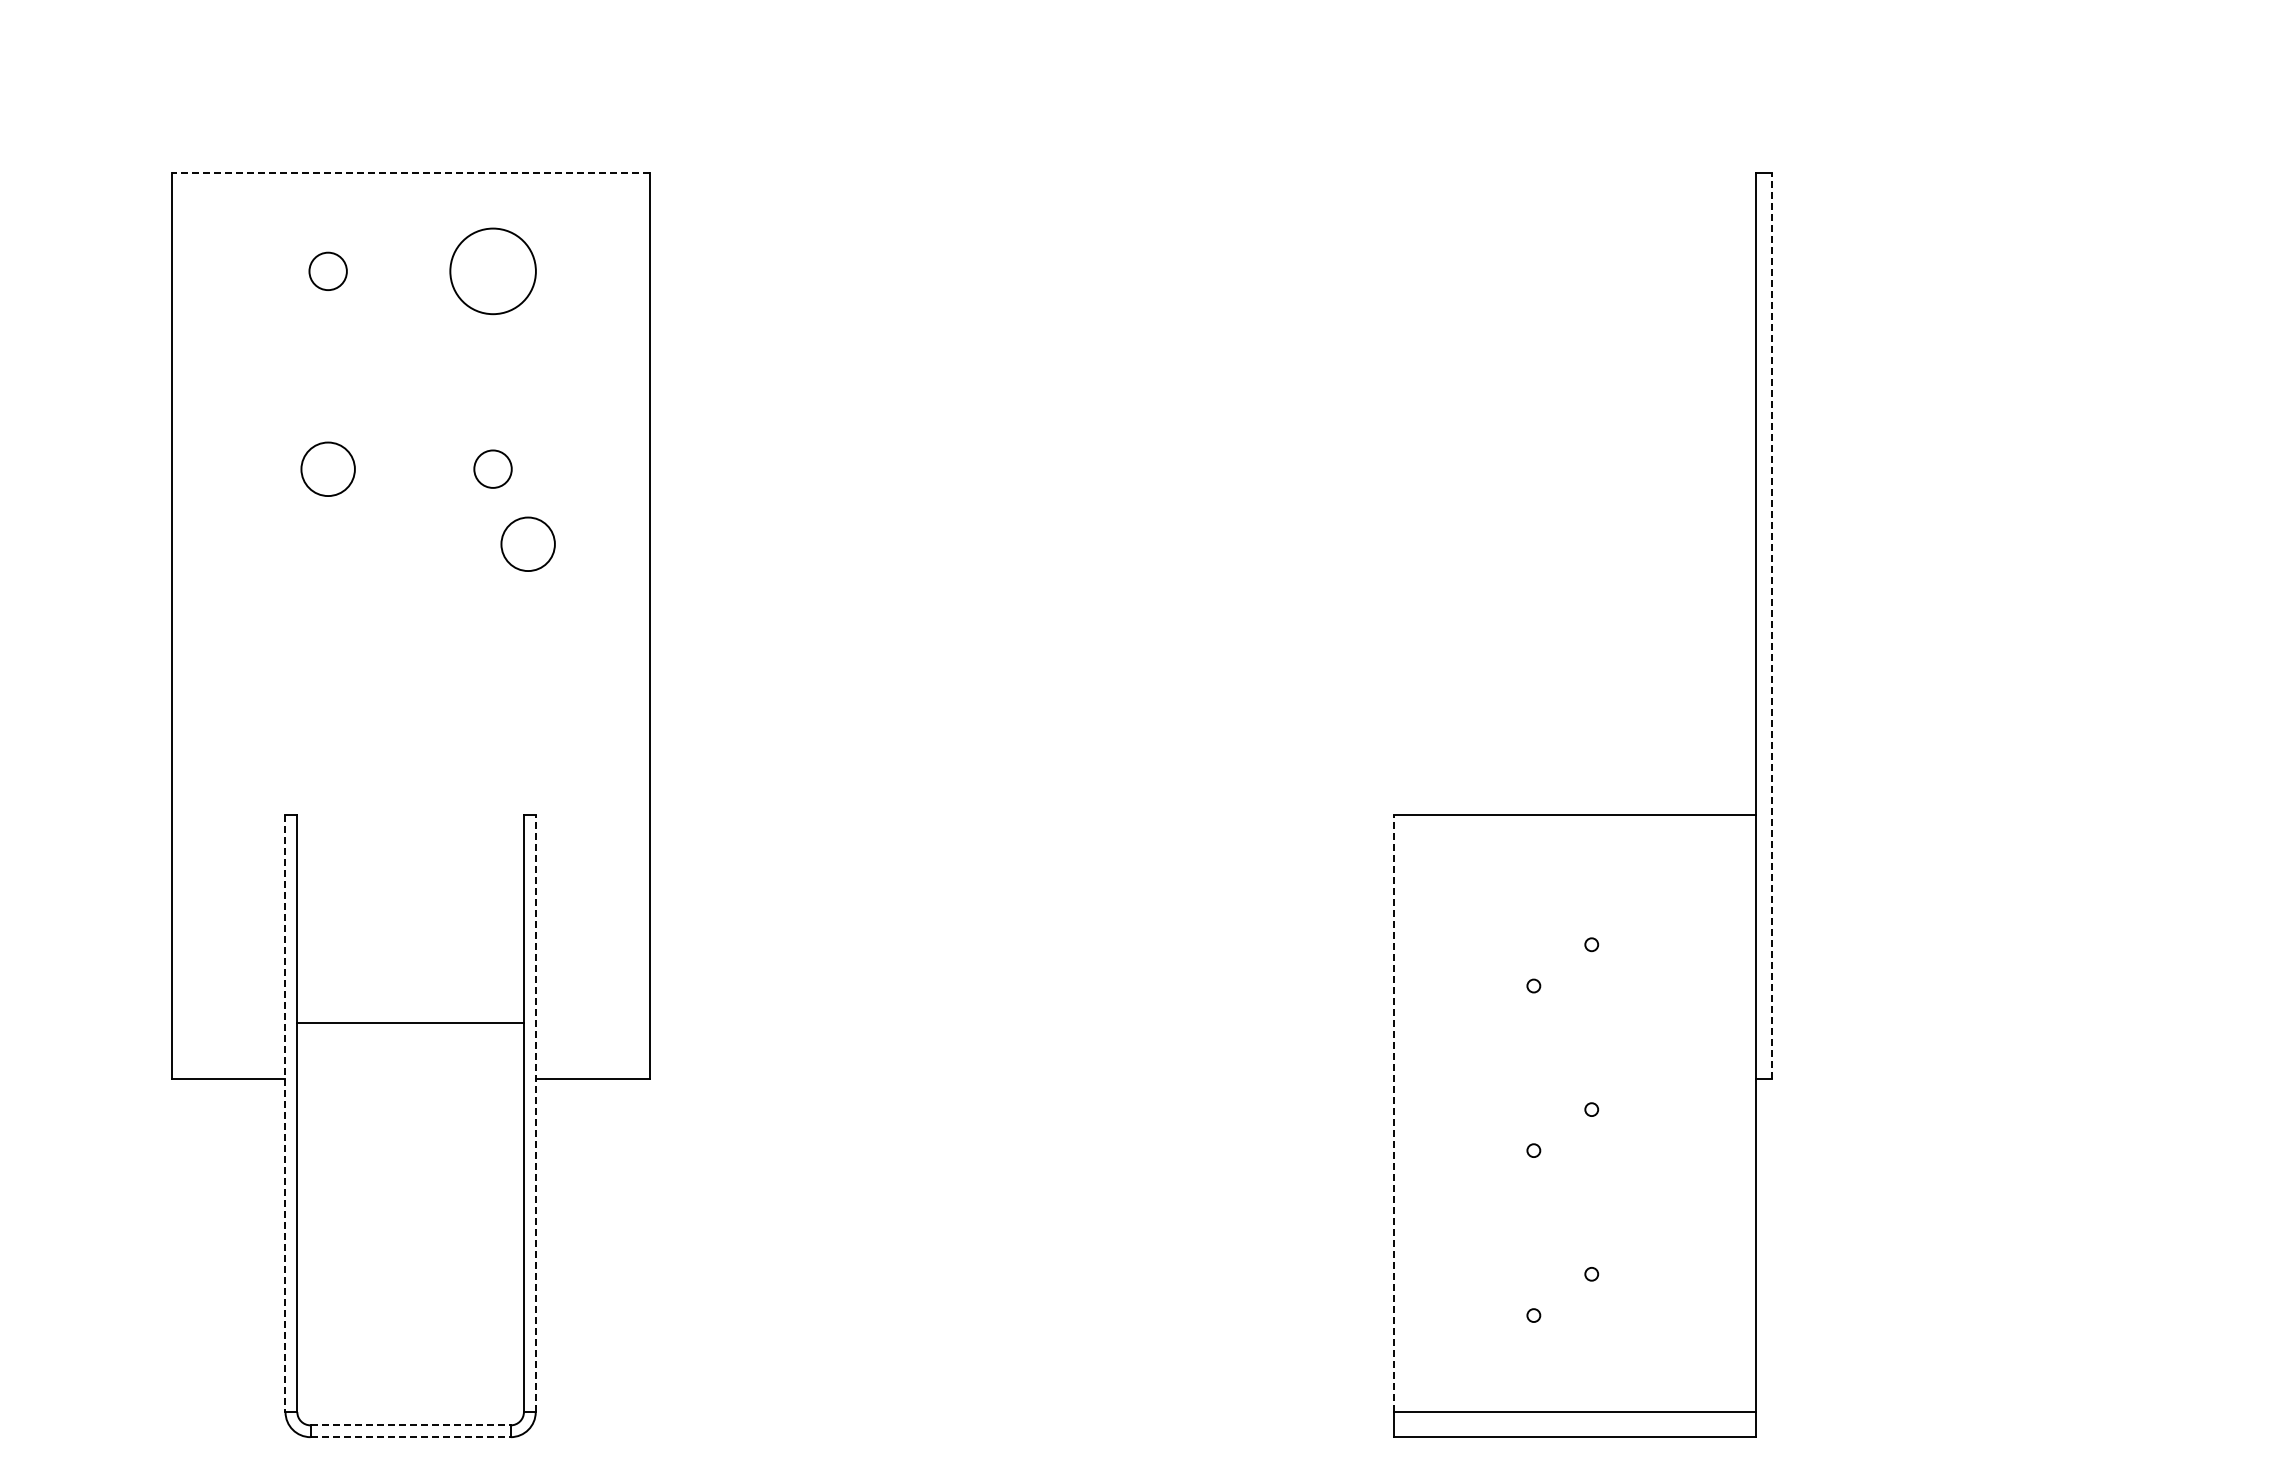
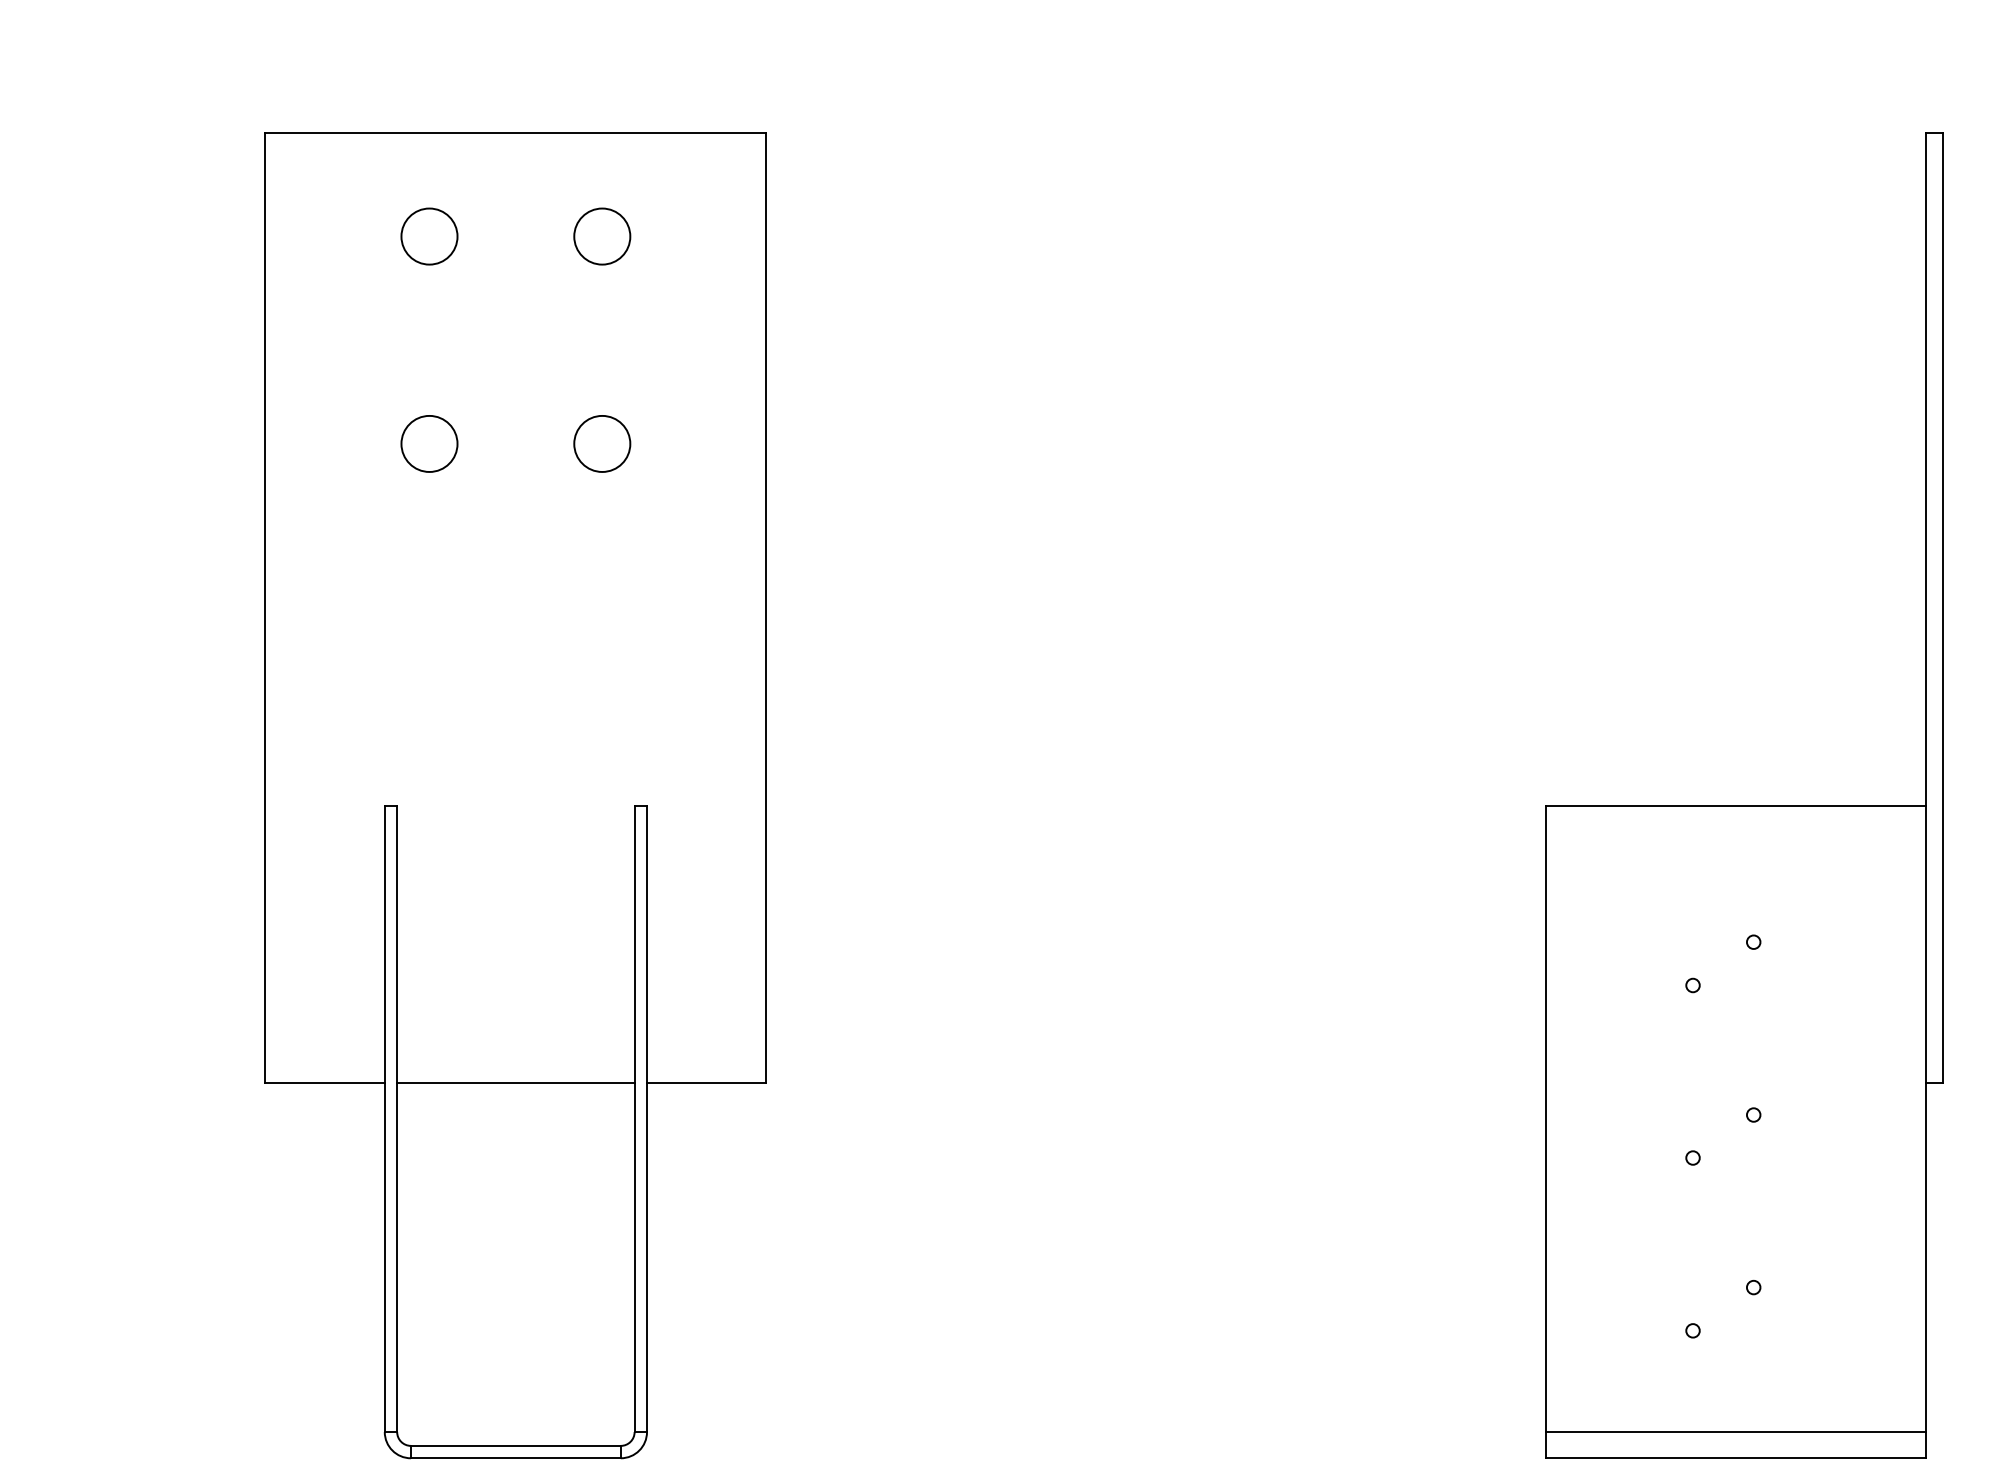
line: (410, 172) -> (515, 132), dashed -> solid
circle: (327, 271) -> (428, 236), size x1.43
circle: (492, 271) -> (601, 236), size x0.62
circle: (492, 468) -> (601, 443), size x1.43
circle: (527, 543) -> (638, 521), removed
line: (1772, 625) -> (1943, 607), dashed -> solid
line: (410, 1023) -> (515, 1083), moved
line: (285, 1113) -> (384, 1119), dashed -> solid
line: (535, 1113) -> (646, 1119), dashed -> solid
line: (1393, 1113) -> (1545, 1119), dashed -> solid
line: (411, 1425) -> (516, 1446), dashed -> solid
line: (411, 1437) -> (516, 1458), dashed -> solid

